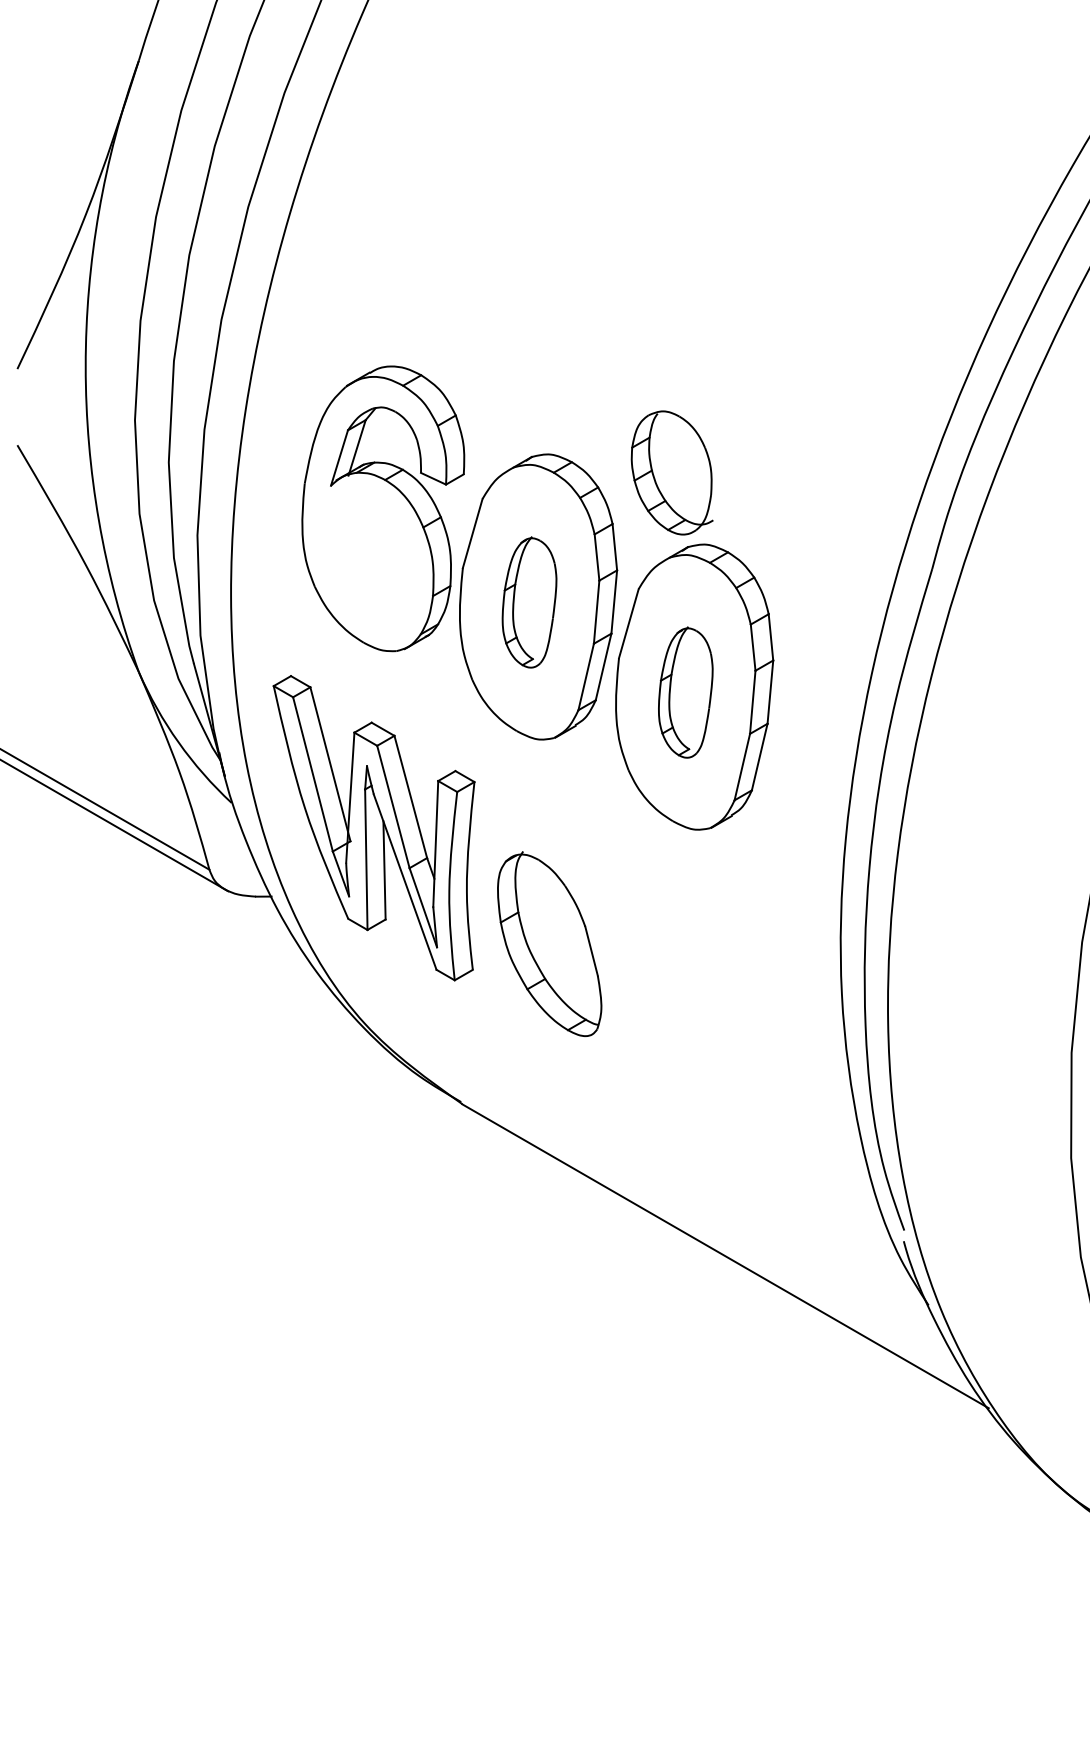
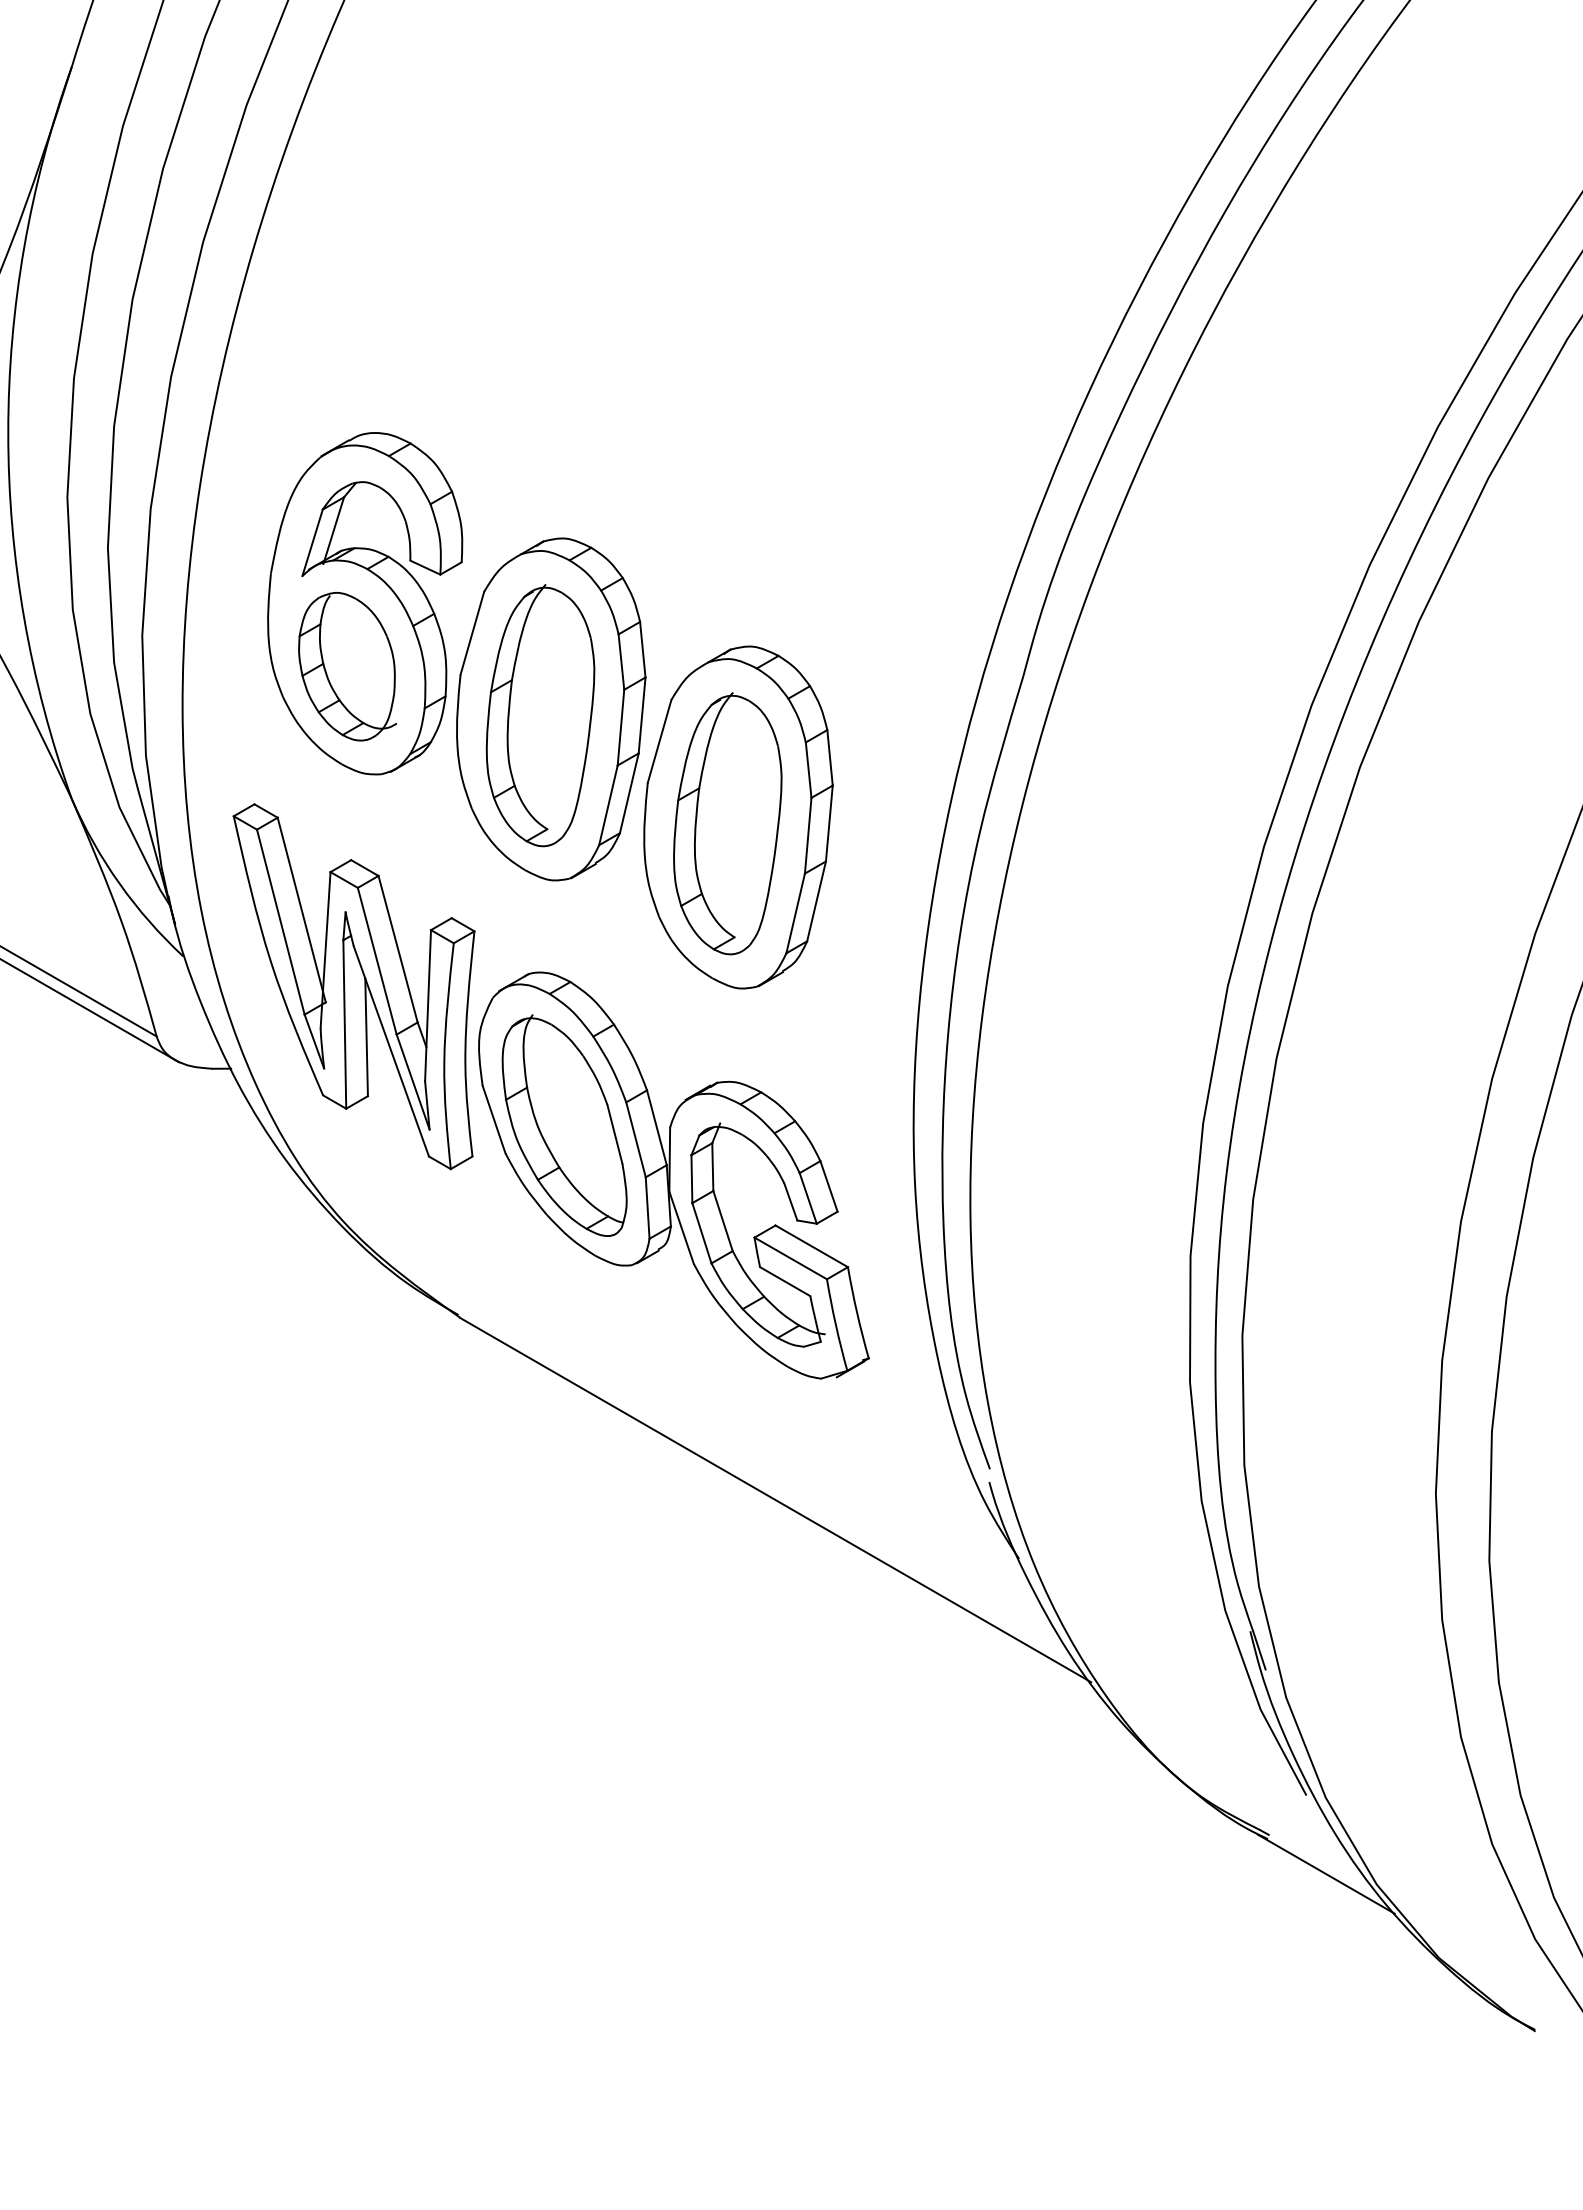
part: (672, 472) -> (347, 666), moved
part: (529, 602) -> (540, 715), size x1.67
part: (685, 692) -> (727, 823), size x1.67
part: (640, 985) -> (673, 1175), added

